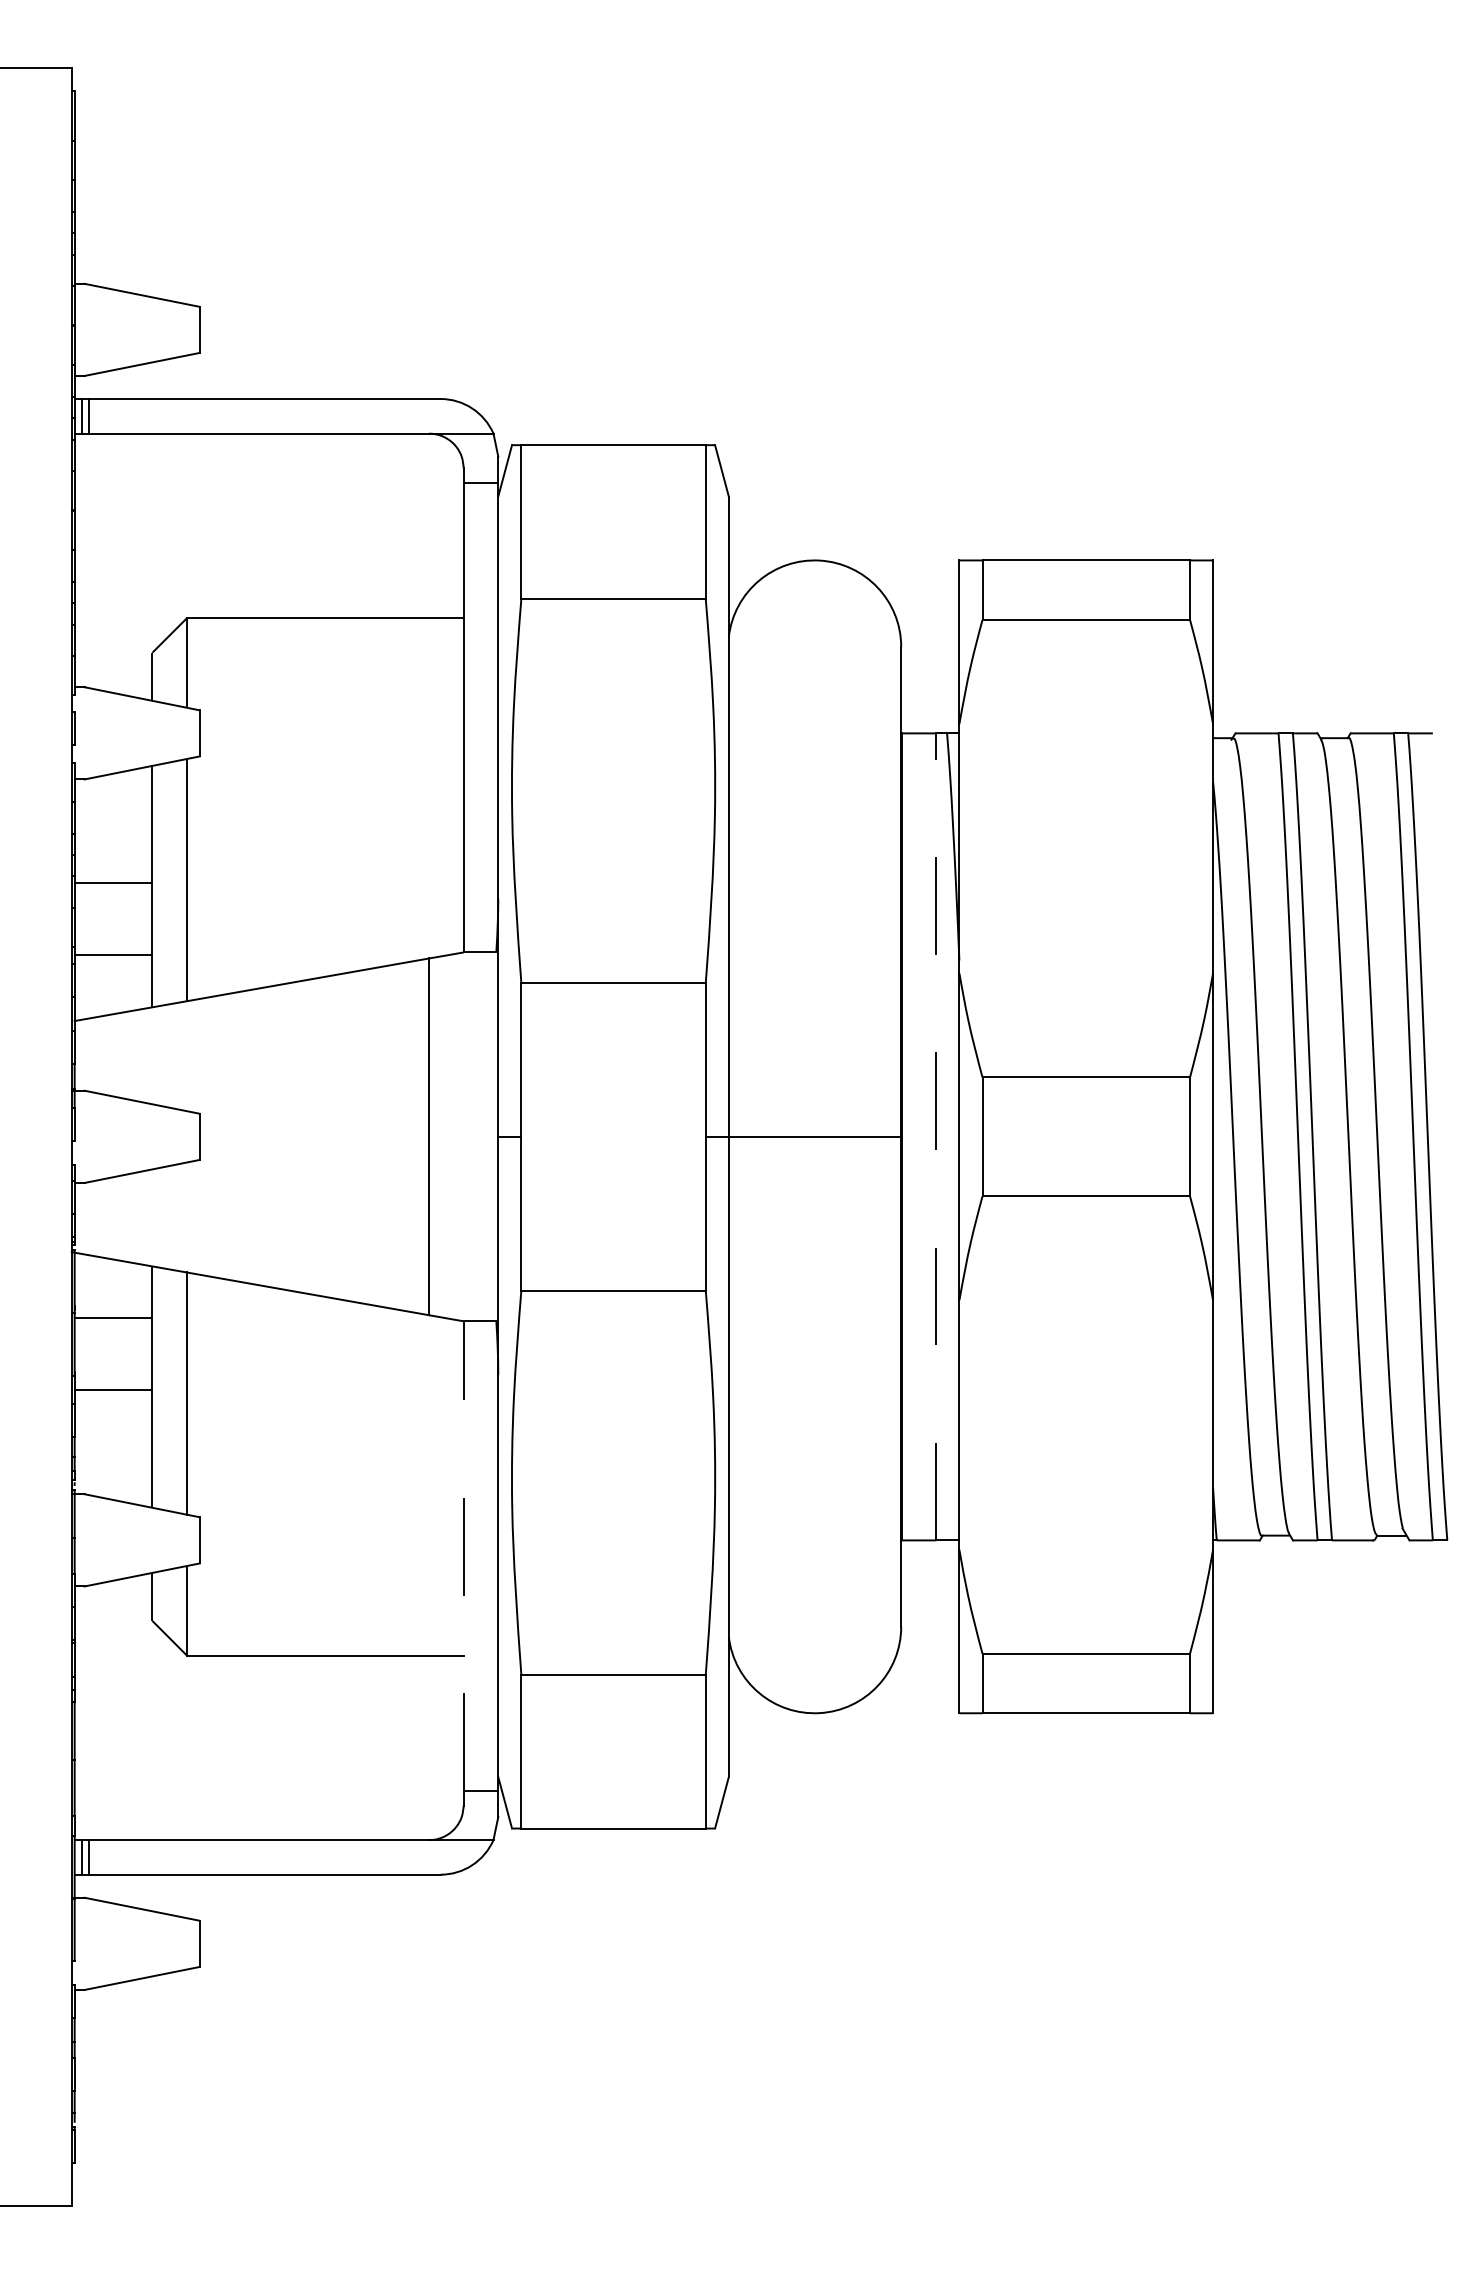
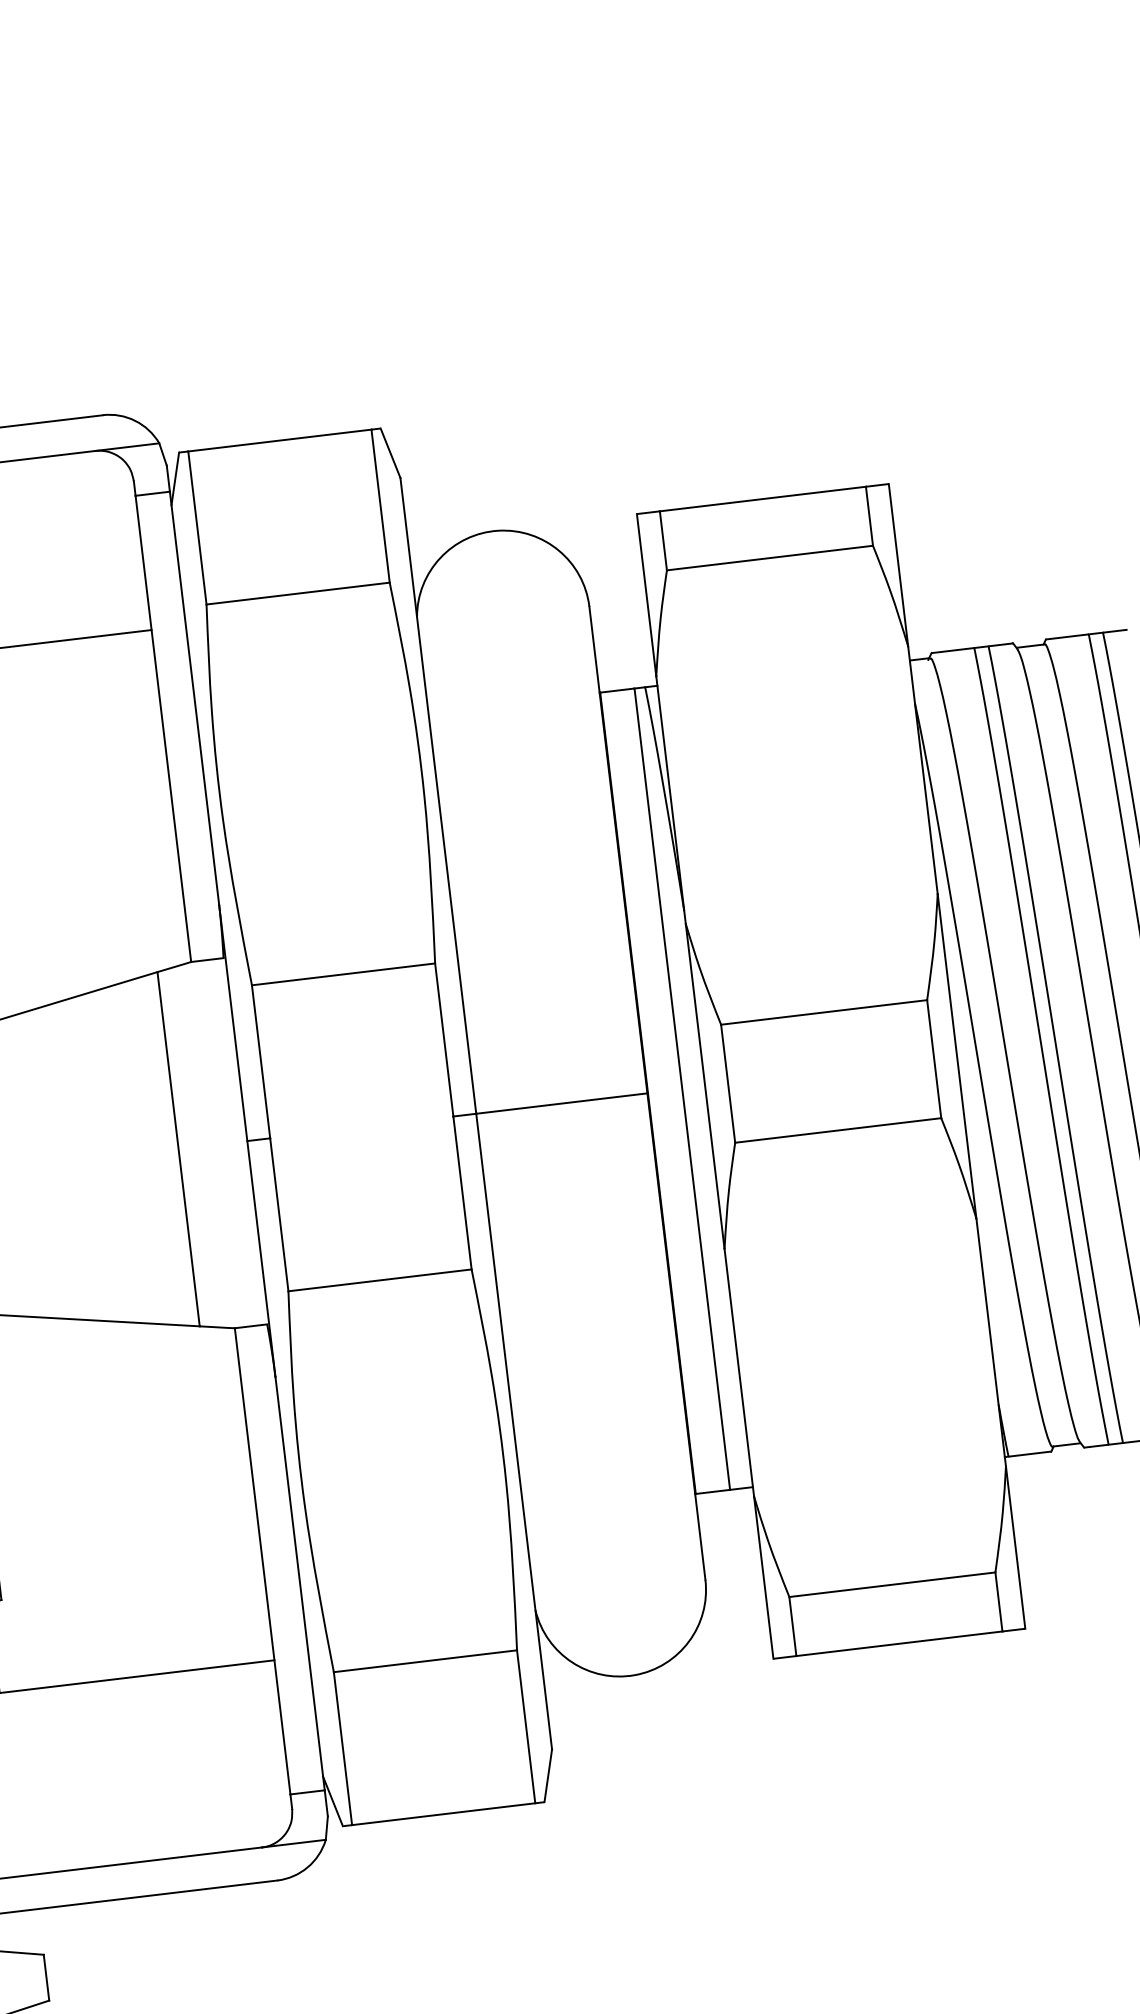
line: (936, 1136) -> (682, 1088), dashed -> solid
line: (463, 1556) -> (262, 1561), dashed -> solid

